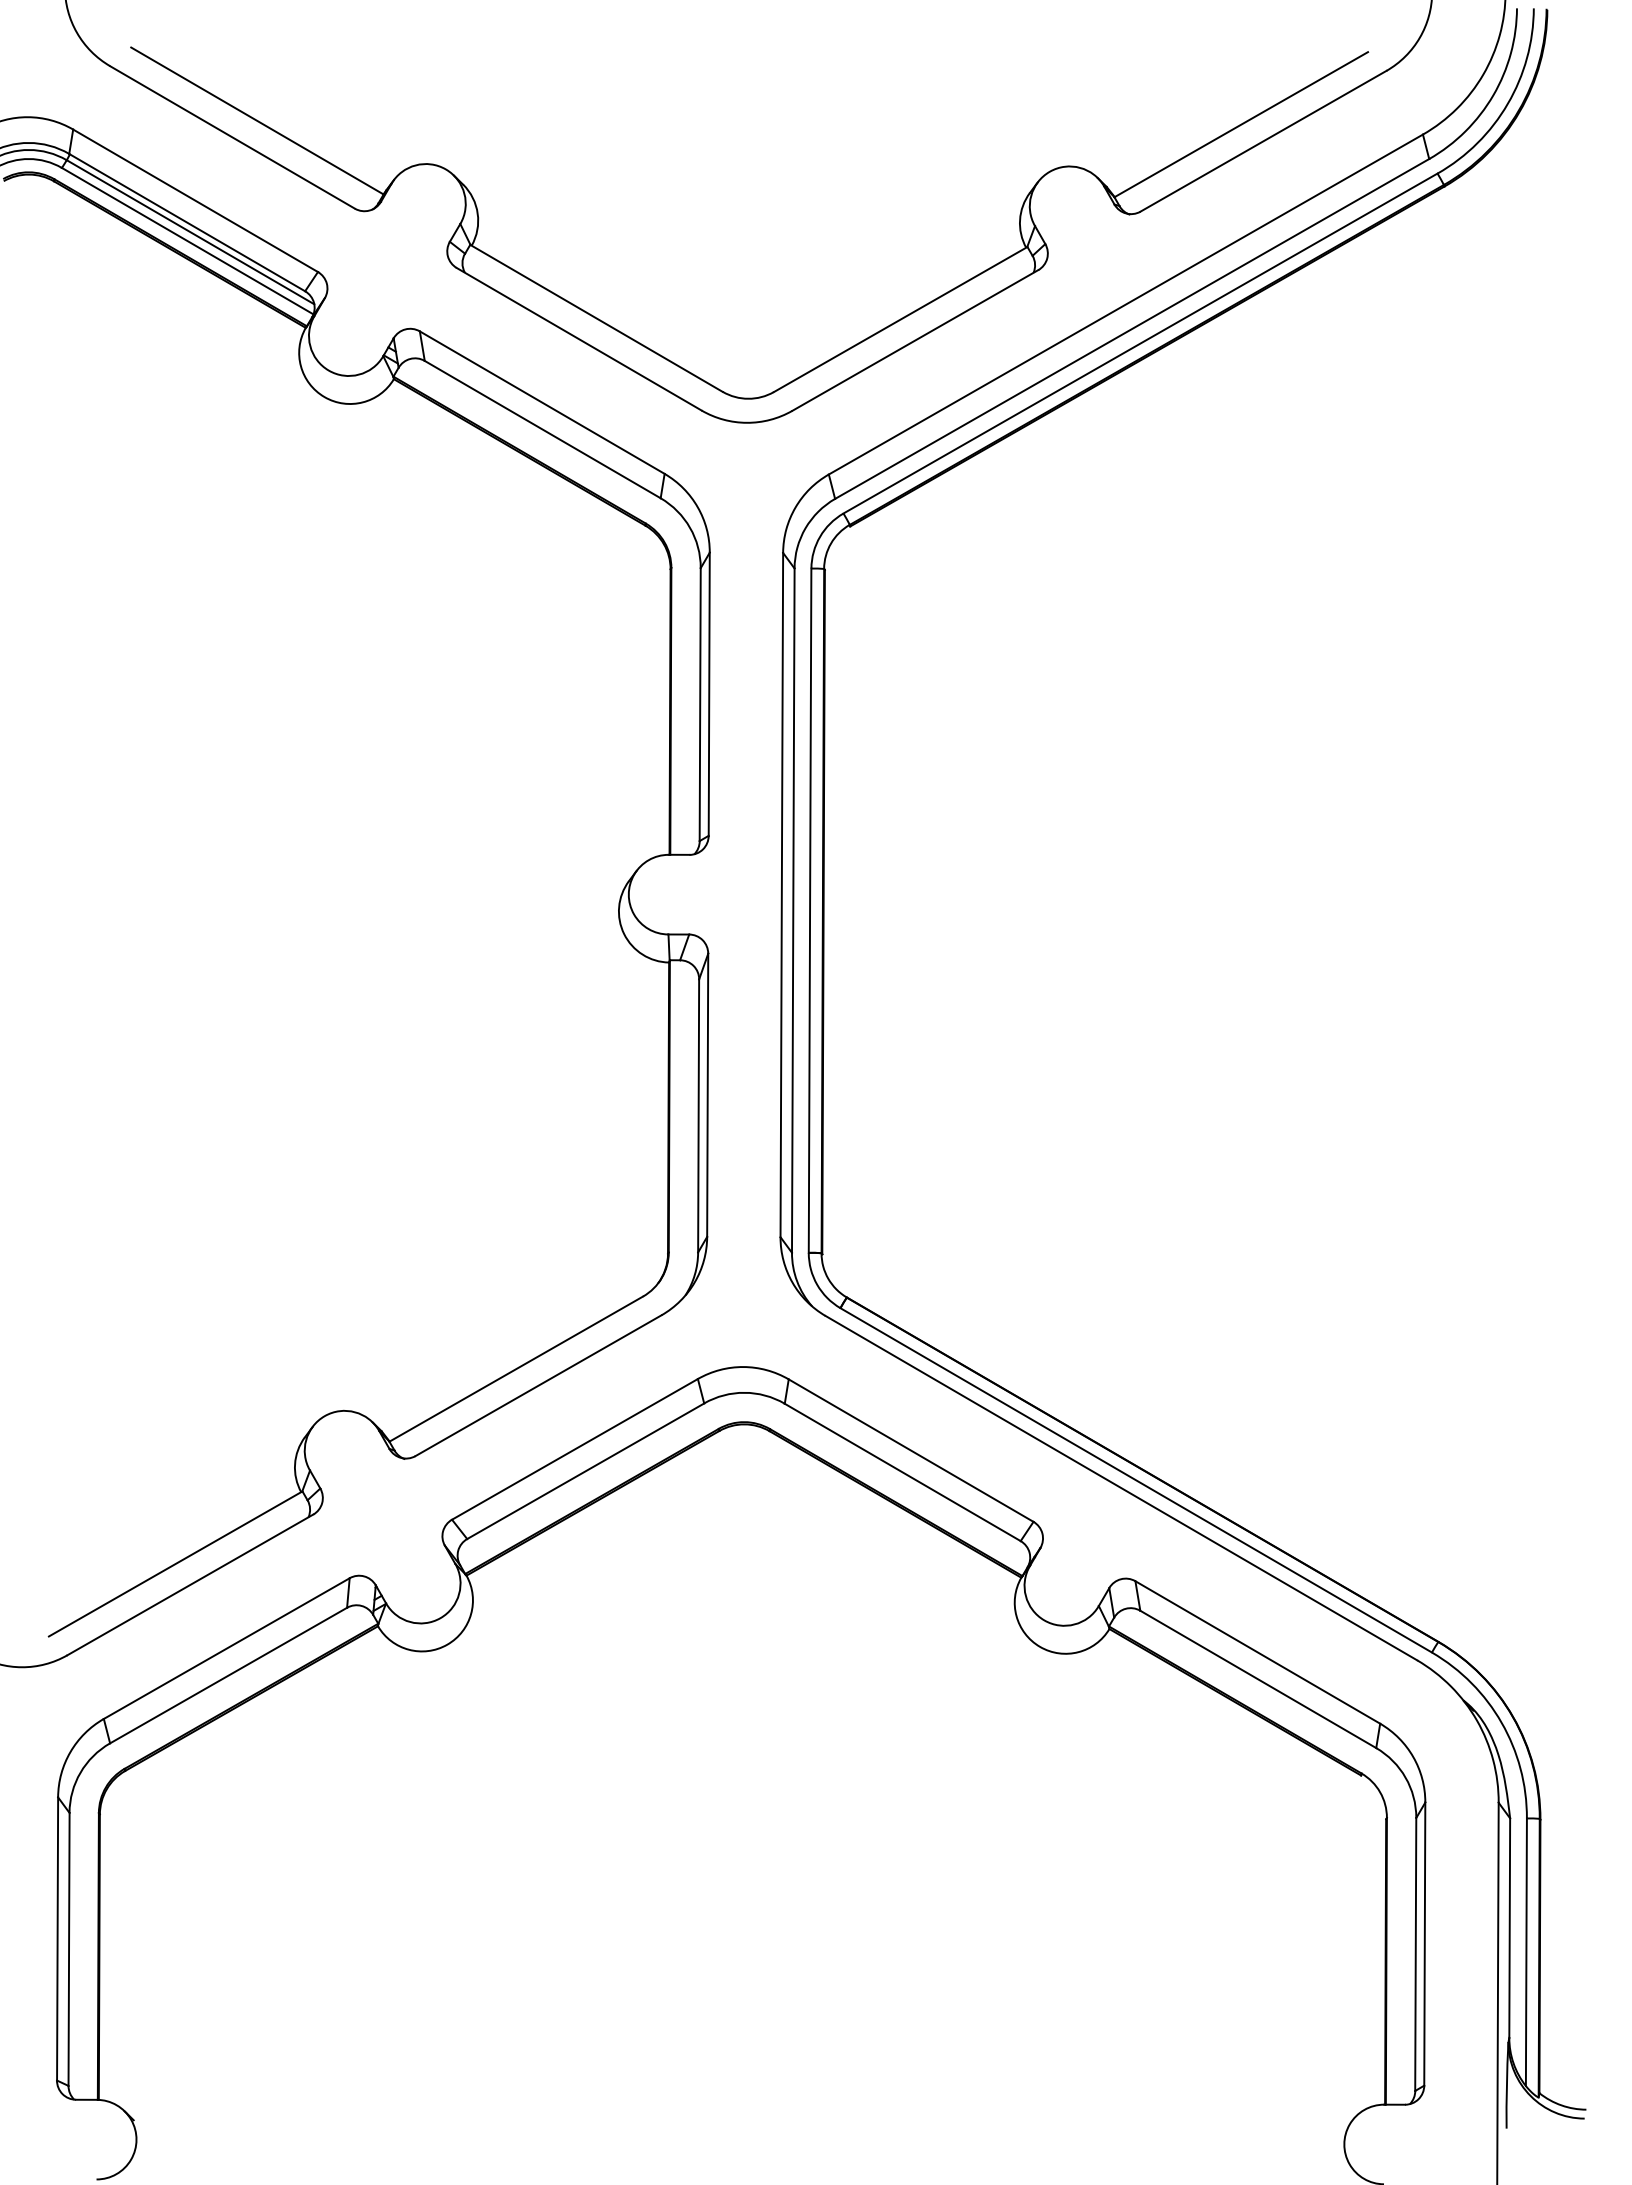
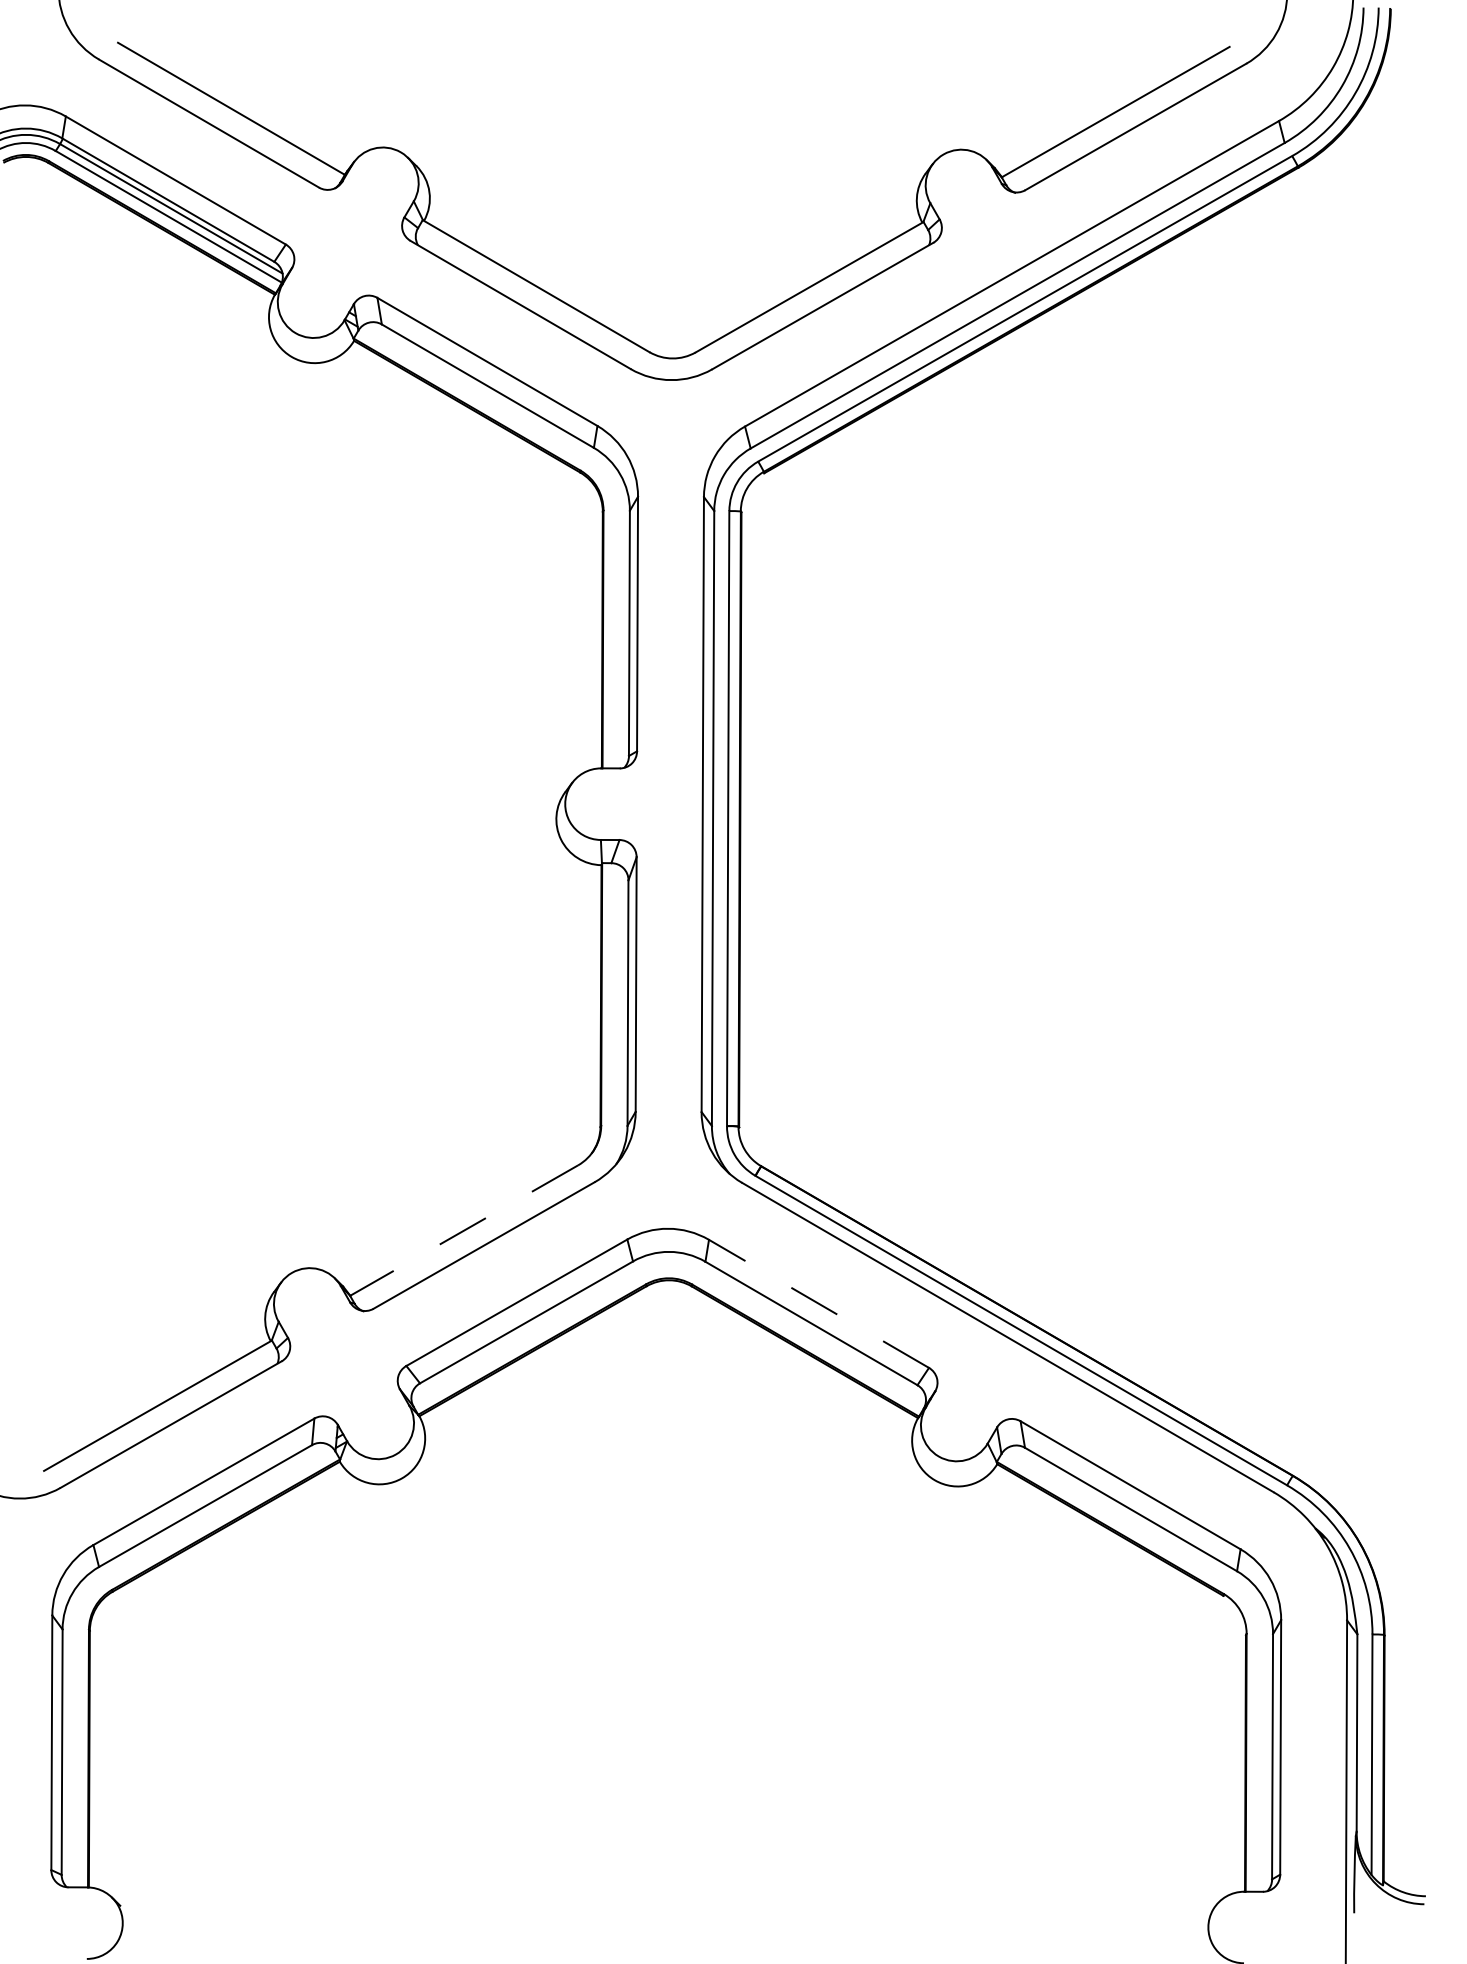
line: (515, 1369) -> (463, 1230), solid -> dashed
line: (911, 1450) -> (819, 1303), solid -> dashed

